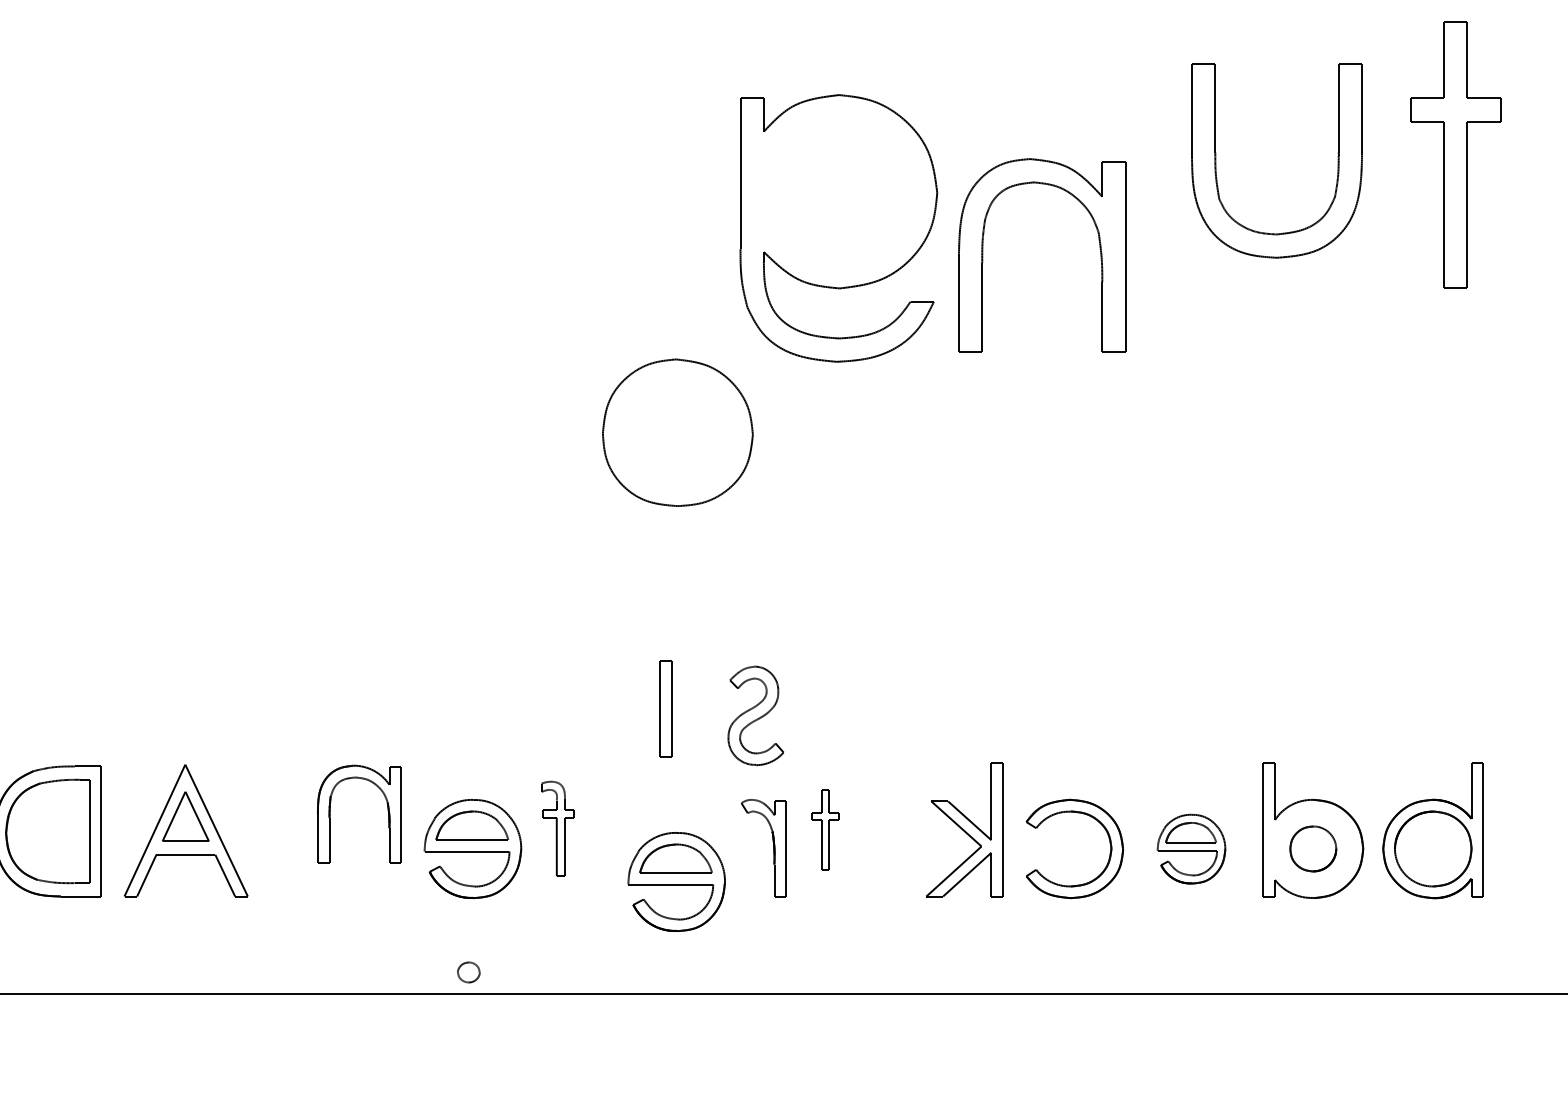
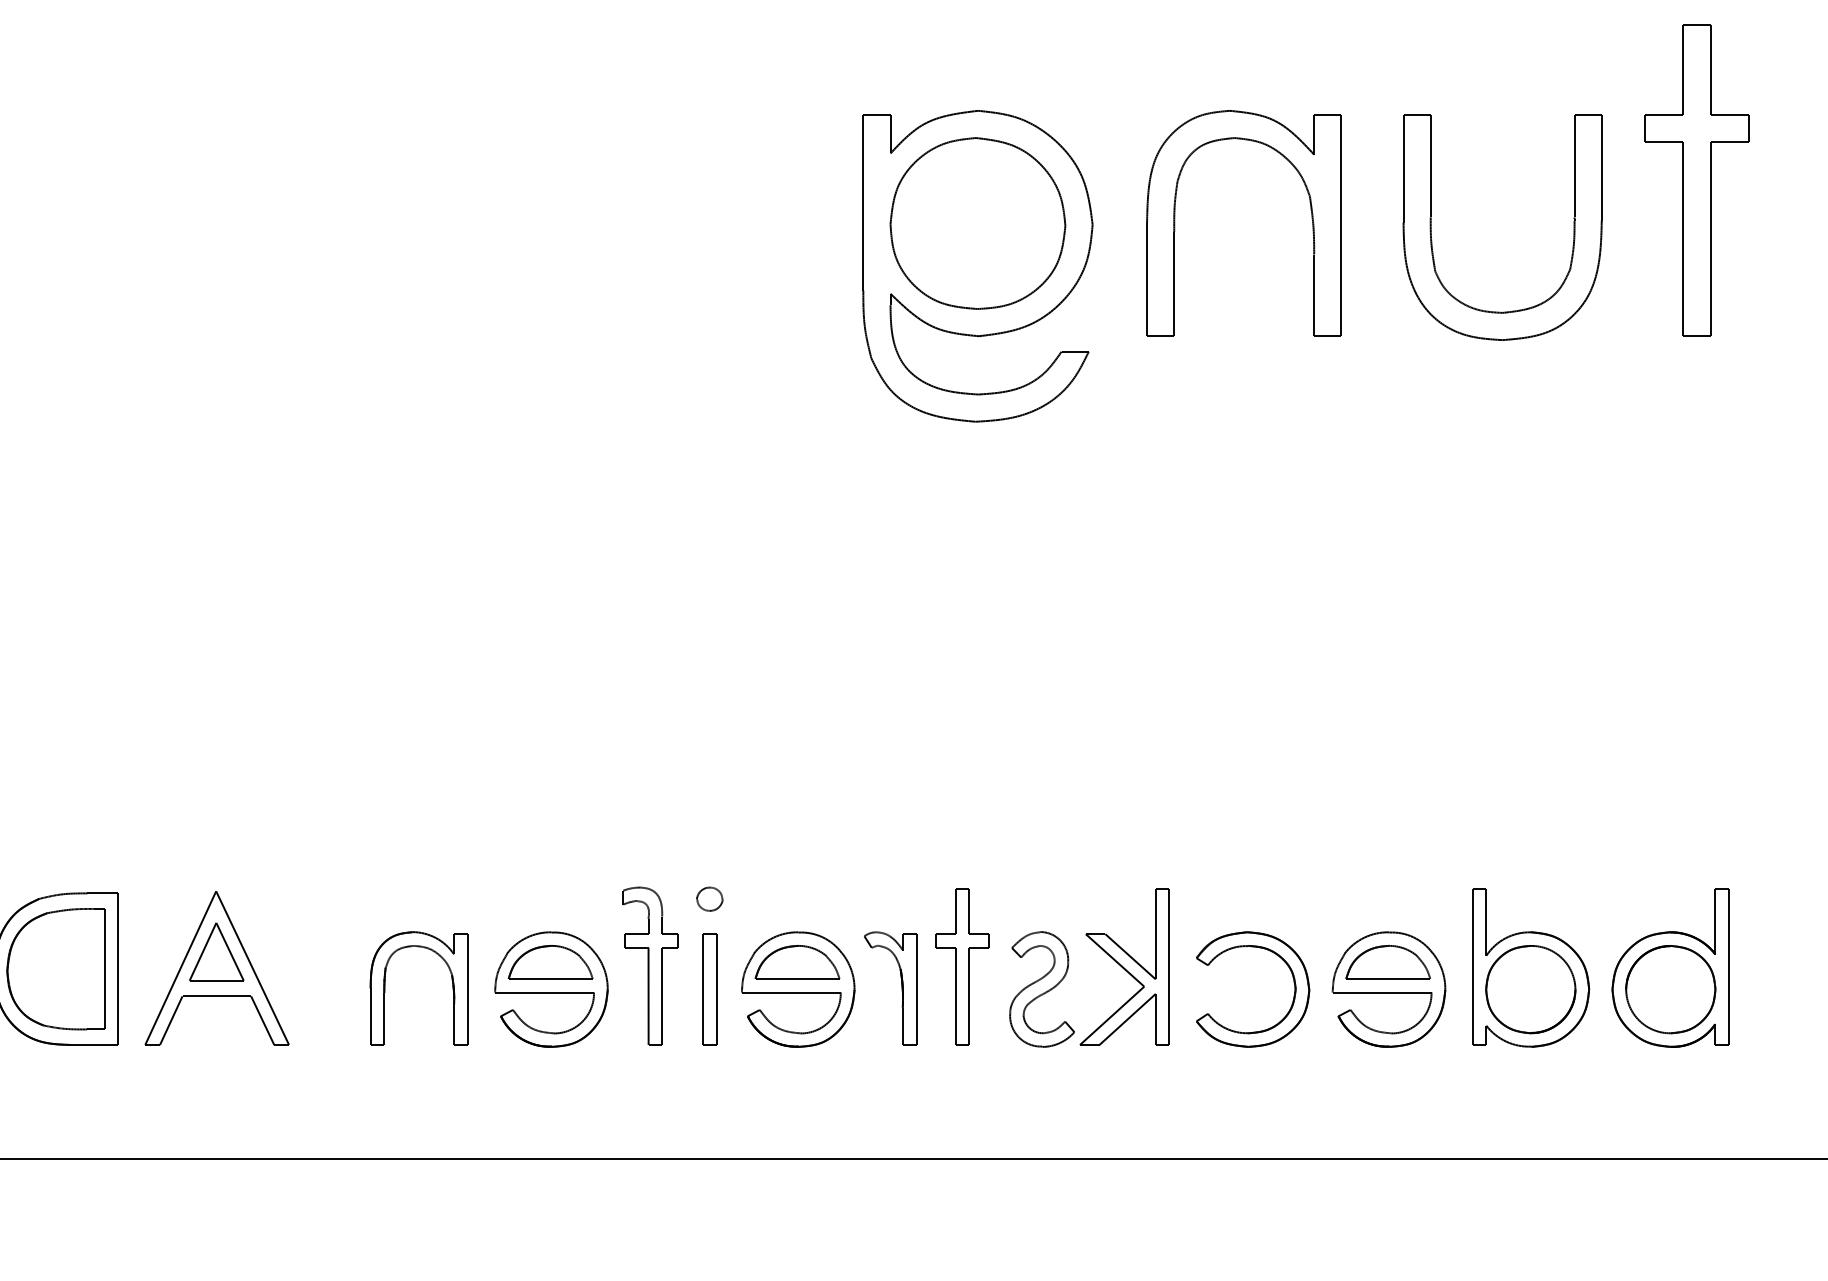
part: (1216, 160) -> (1432, 226), moved
part: (1099, 248) -> (1310, 215), moved
part: (677, 432) -> (977, 223), moved
part: (665, 708) -> (709, 989), moved
part: (755, 715) -> (1041, 989), moved
part: (387, 810) -> (451, 984), moved
part: (557, 828) -> (649, 965), size x1.43
part: (825, 829) -> (962, 966), size x1.67
part: (1313, 848) -> (1531, 989), size x1.67
part: (1191, 849) -> (1388, 990), size x1.43
part: (676, 882) -> (798, 990), moved
part: (468, 972) -> (709, 899), moved

